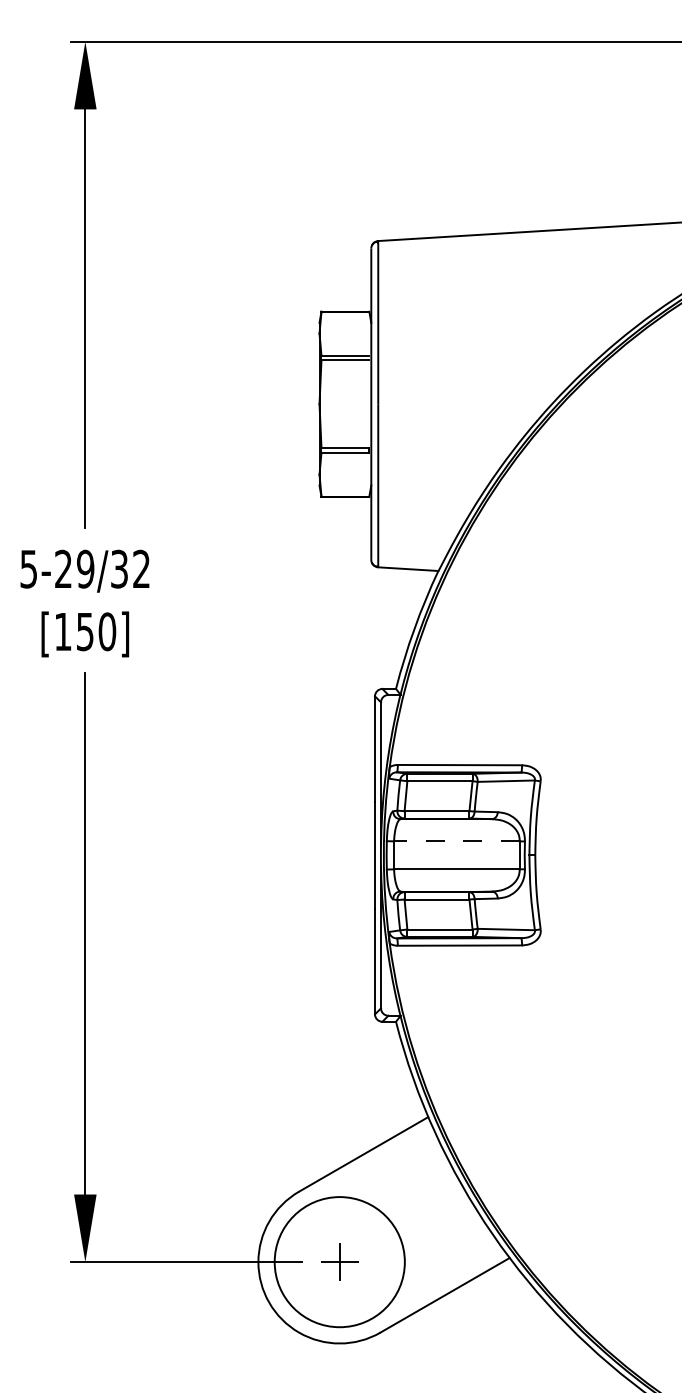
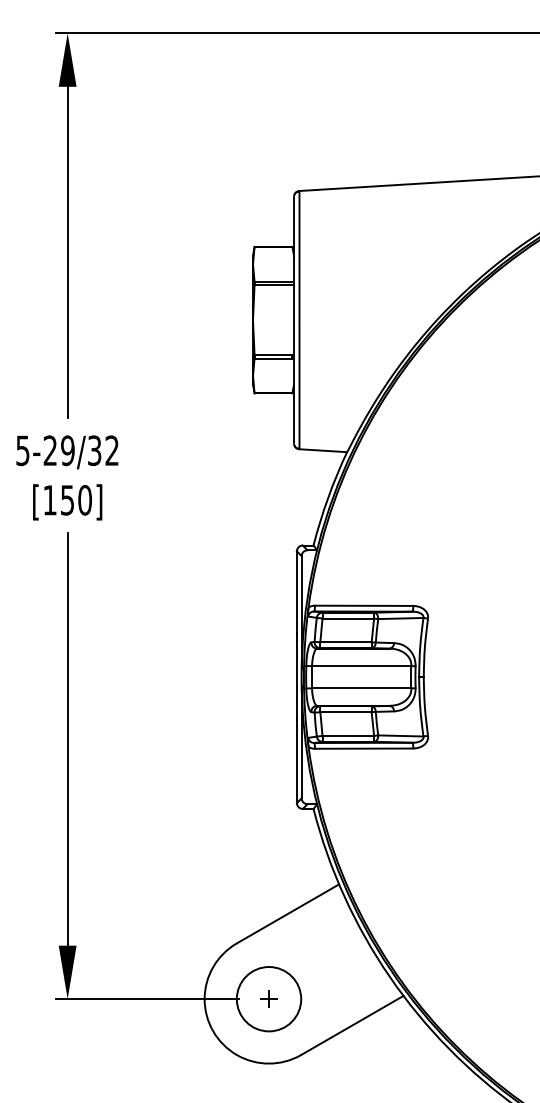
line: (456, 841) -> (361, 666), dashed -> solid
circle: (339, 1261) -> (268, 998), size x0.62
part: (339, 1262) -> (268, 999), size x0.62

